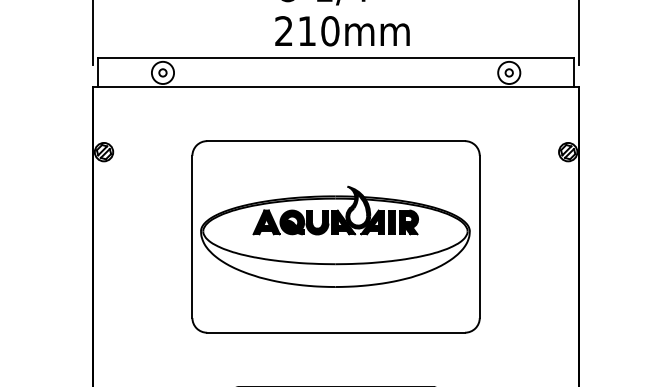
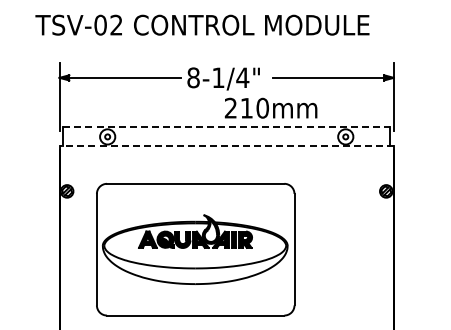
text: (341, 30) -> (270, 107), moved
line: (337, 57) -> (227, 126), solid -> dashed
line: (335, 86) -> (226, 146), solid -> dashed
part: (335, 236) -> (195, 249), moved

